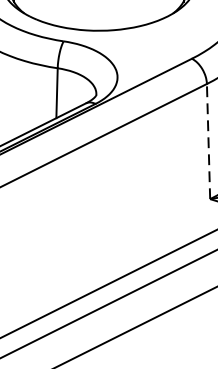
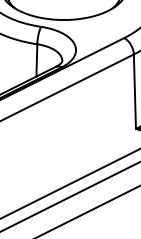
line: (207, 141) -> (134, 91), dashed -> solid

